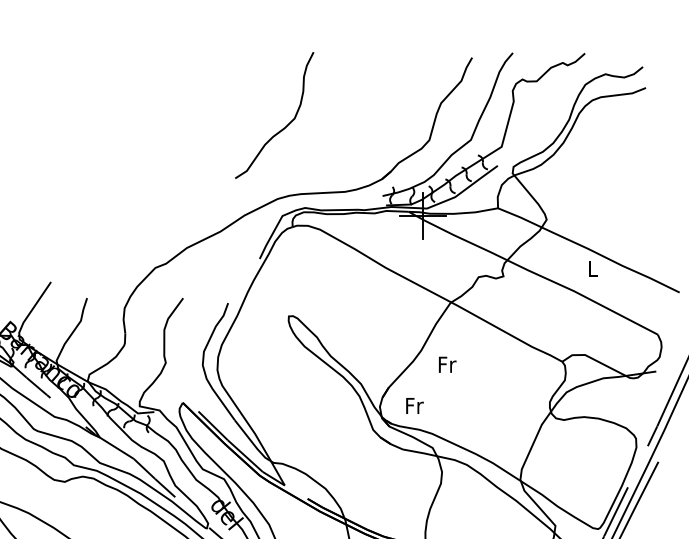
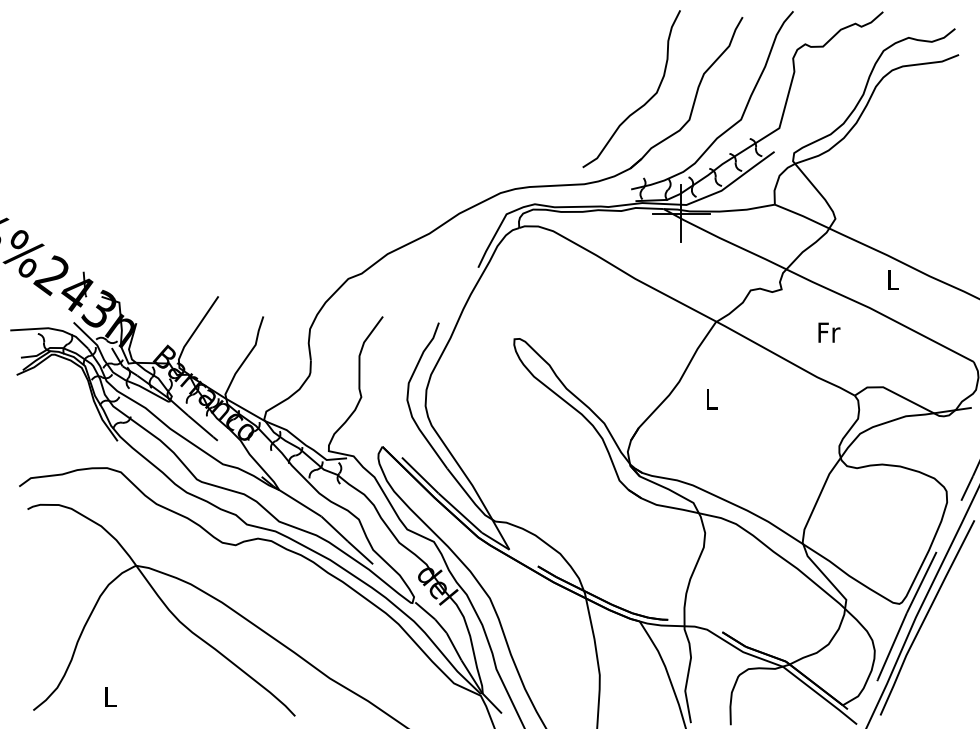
curve: (282, 128) -> (641, 105), moved
text: (447, 364) -> (712, 399), Fr -> L
text: (415, 405) -> (829, 332), moved

